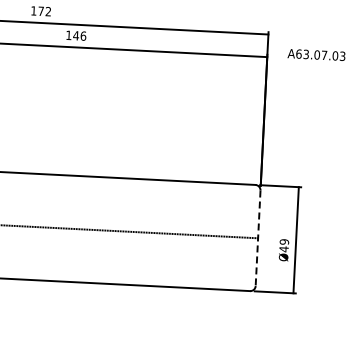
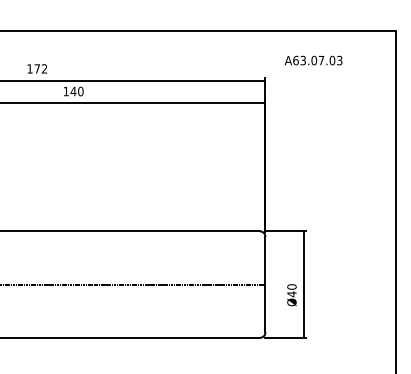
text: (83, 35) -> (80, 90), 146 -> 140
text: (316, 54) -> (313, 60), moved
line: (258, 238) -> (265, 284), dashed -> solid
text: (284, 241) -> (291, 286), Ø49 -> Ø40

